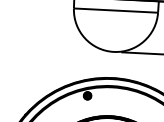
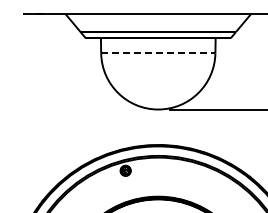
line: (116, 10) -> (158, 53), solid -> dashed

